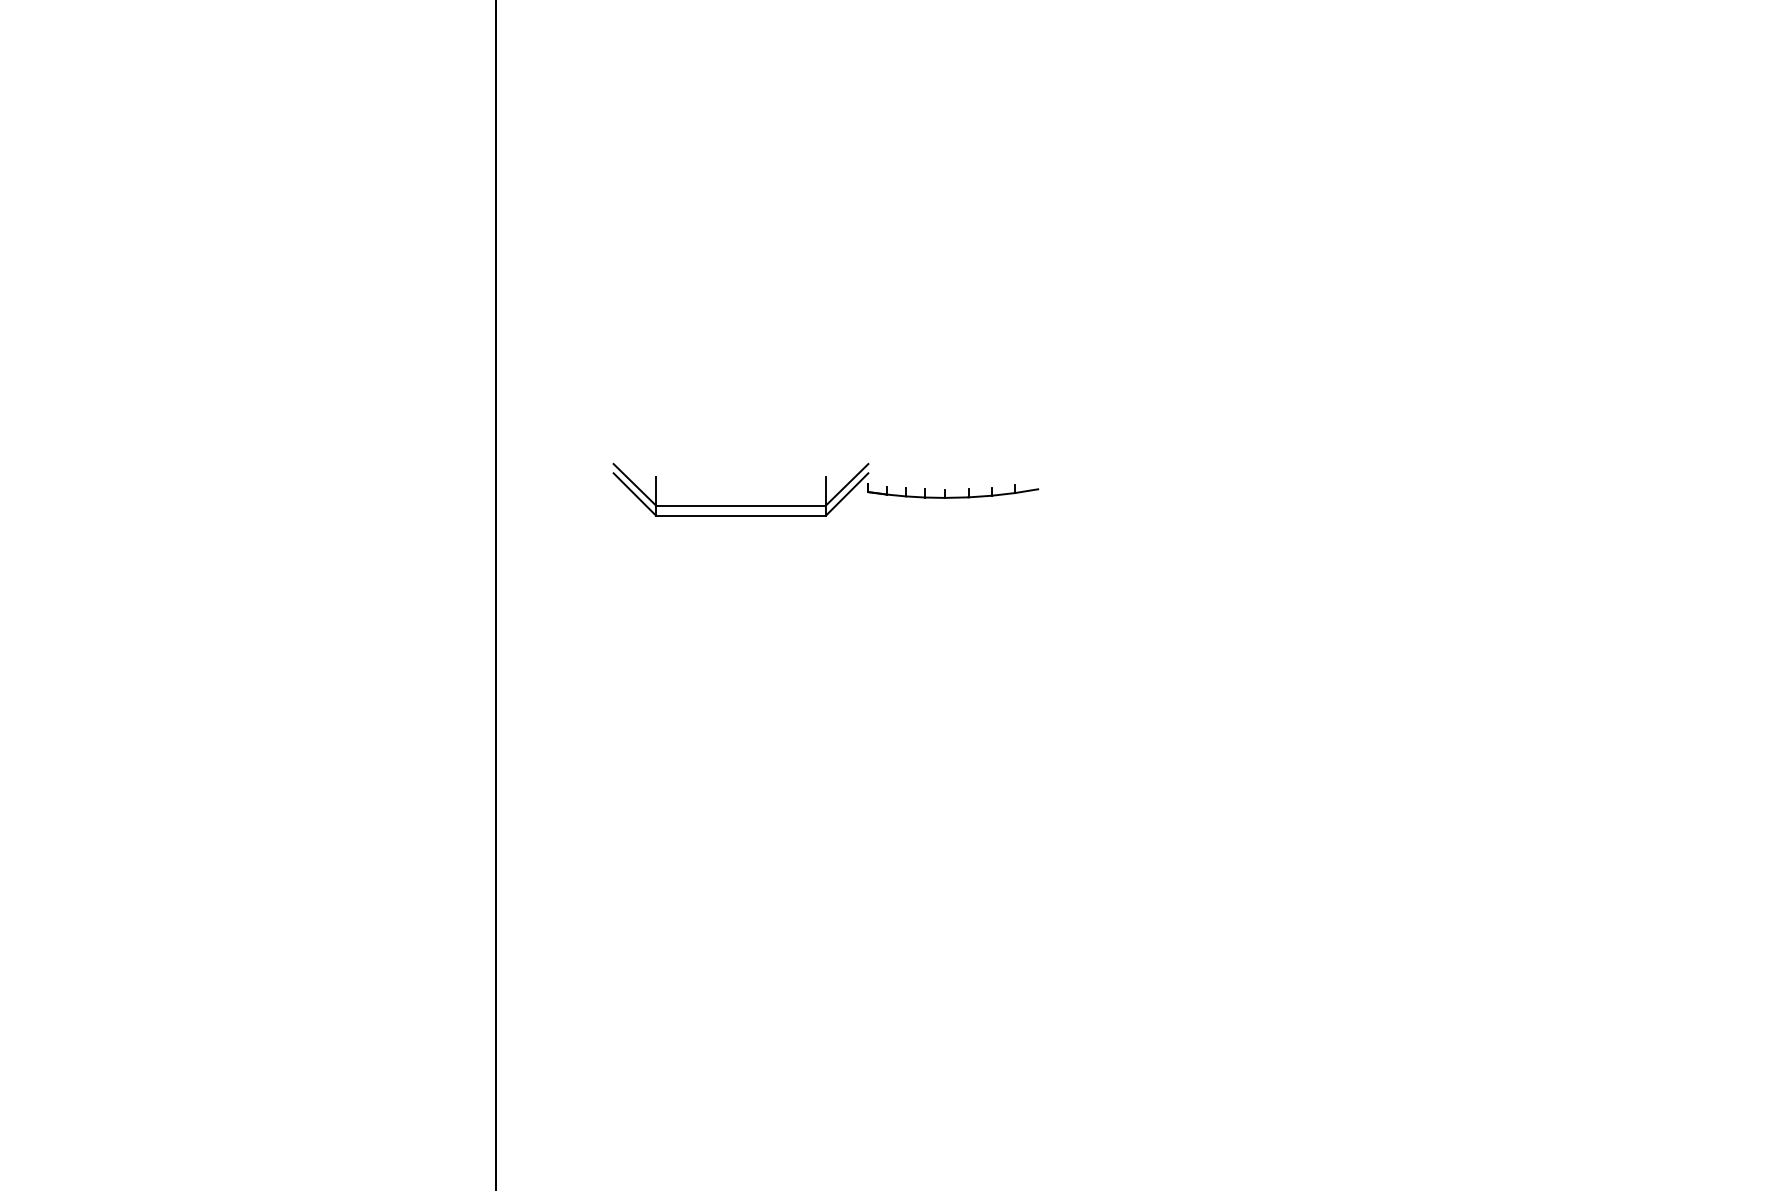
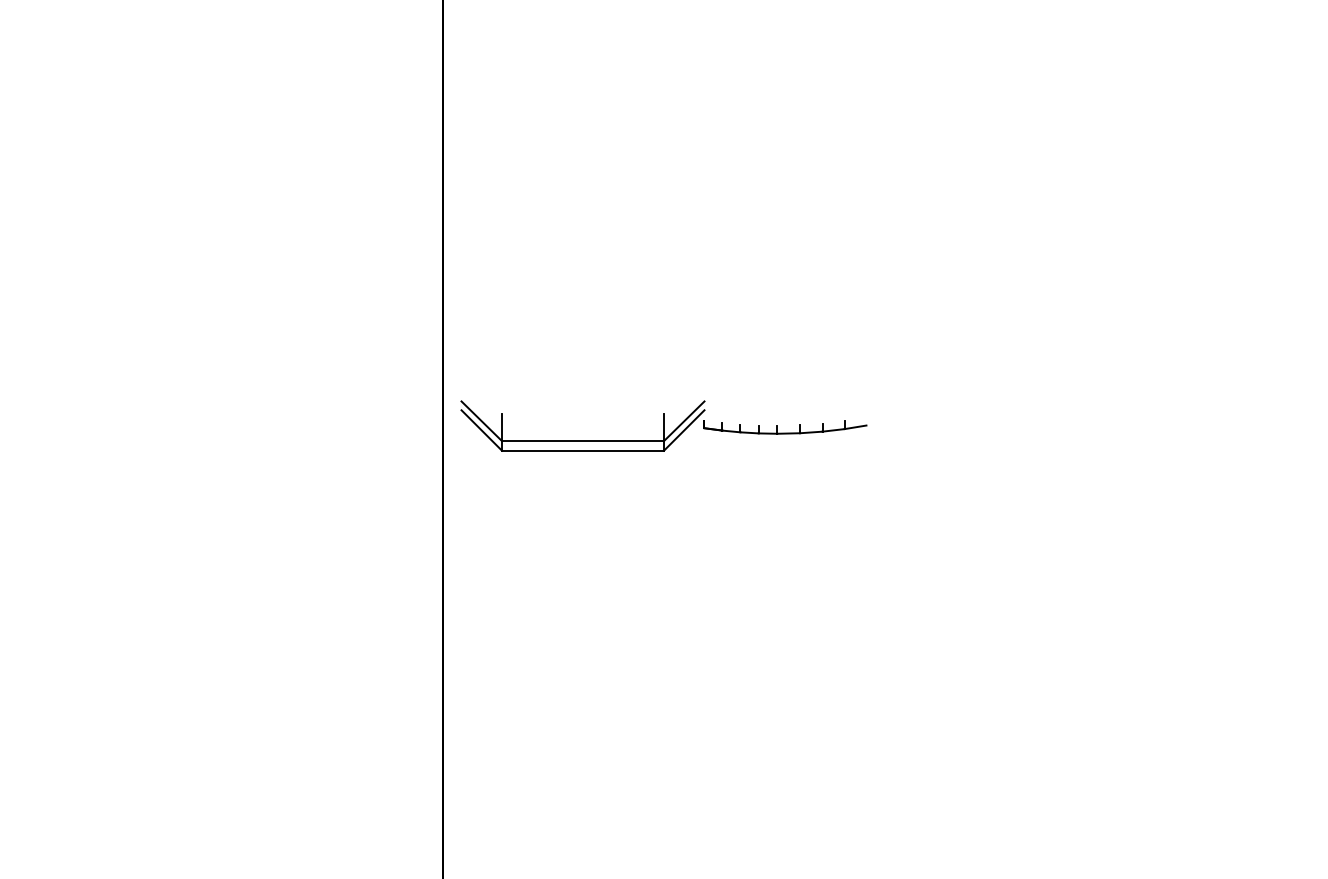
part: (825, 489) -> (663, 425), size x1.43

